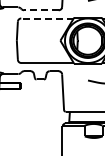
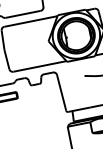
line: (40, 10) -> (22, 14), dashed -> solid
line: (47, 18) -> (30, 21), dashed -> solid

